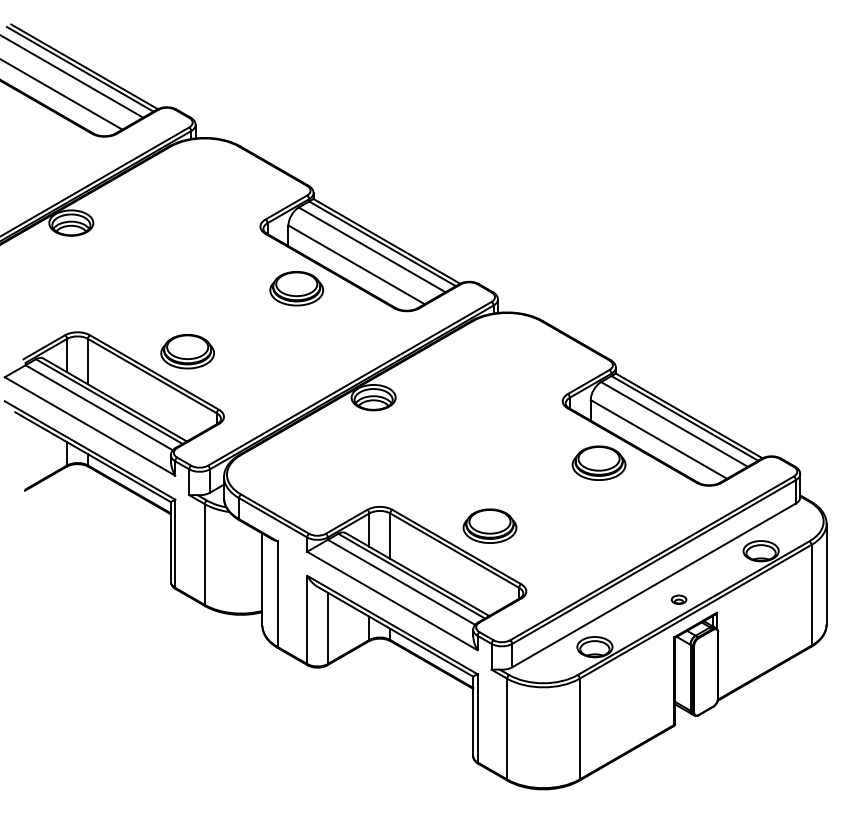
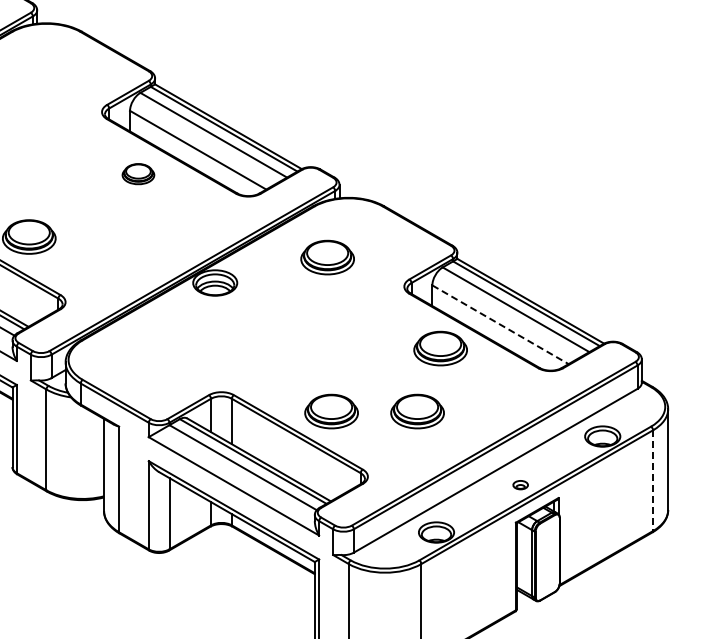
part: (296, 288) -> (138, 173), size x0.6
part: (485, 371) -> (327, 256), added
line: (658, 439) -> (500, 324), solid -> dashed
part: (575, 525) -> (417, 410), added
line: (811, 595) -> (653, 480), solid -> dashed

